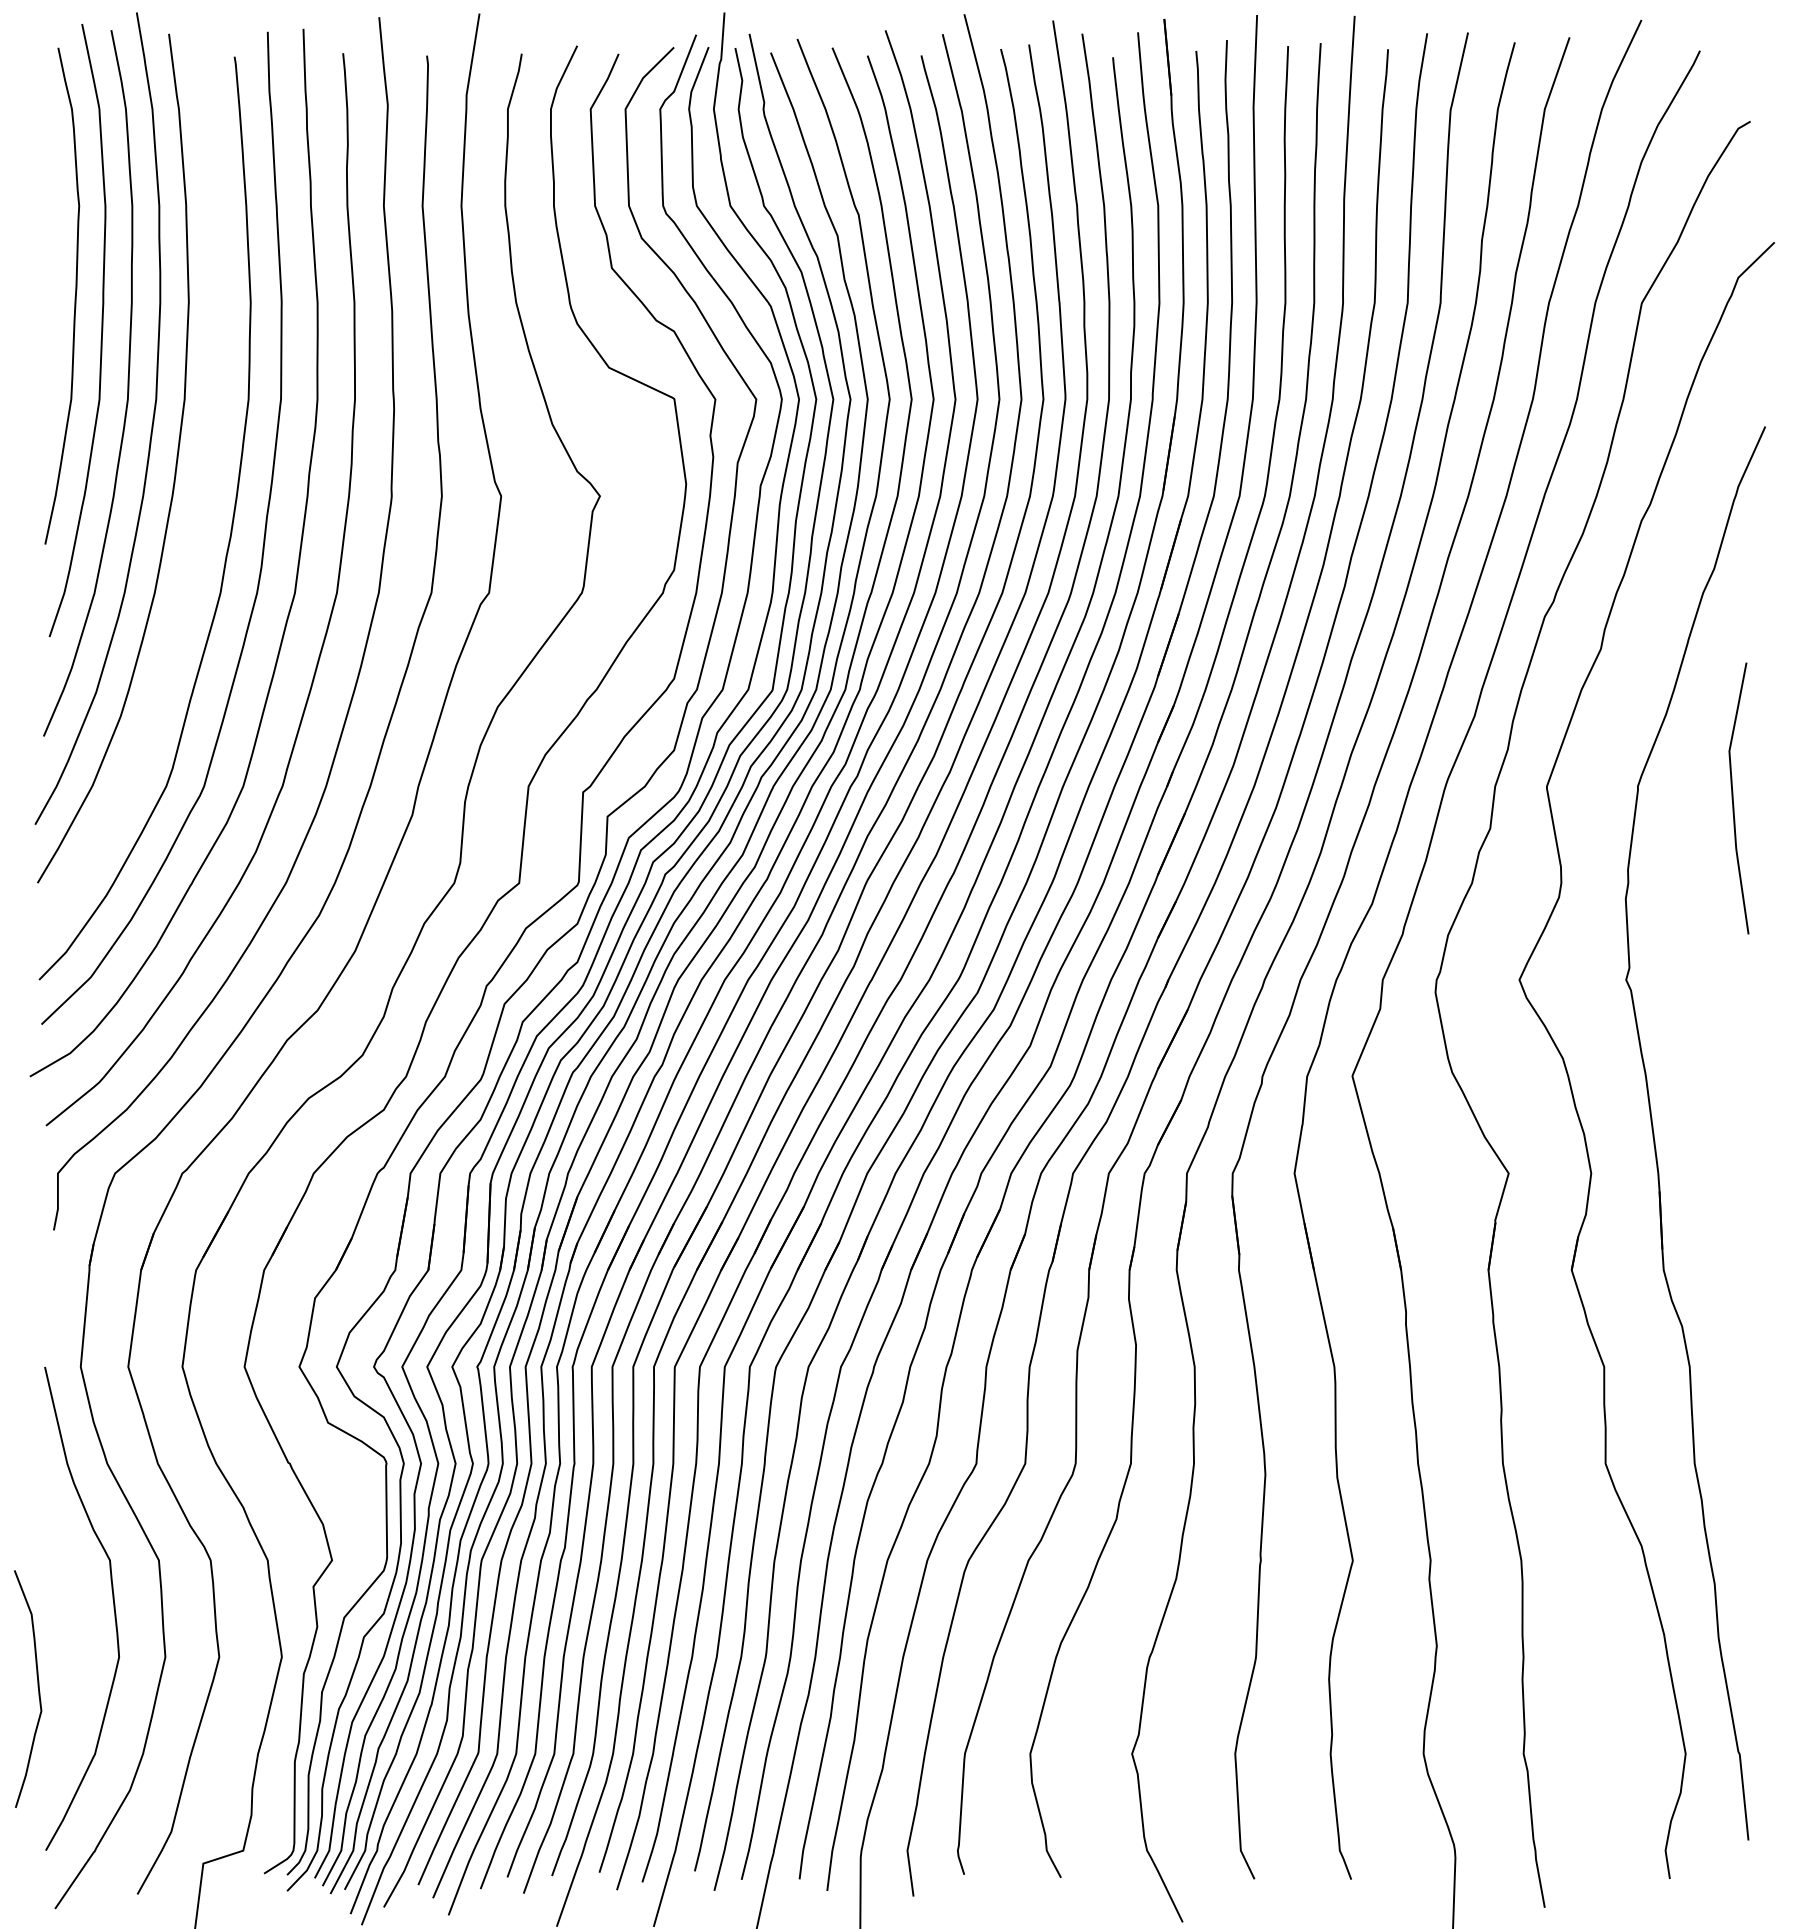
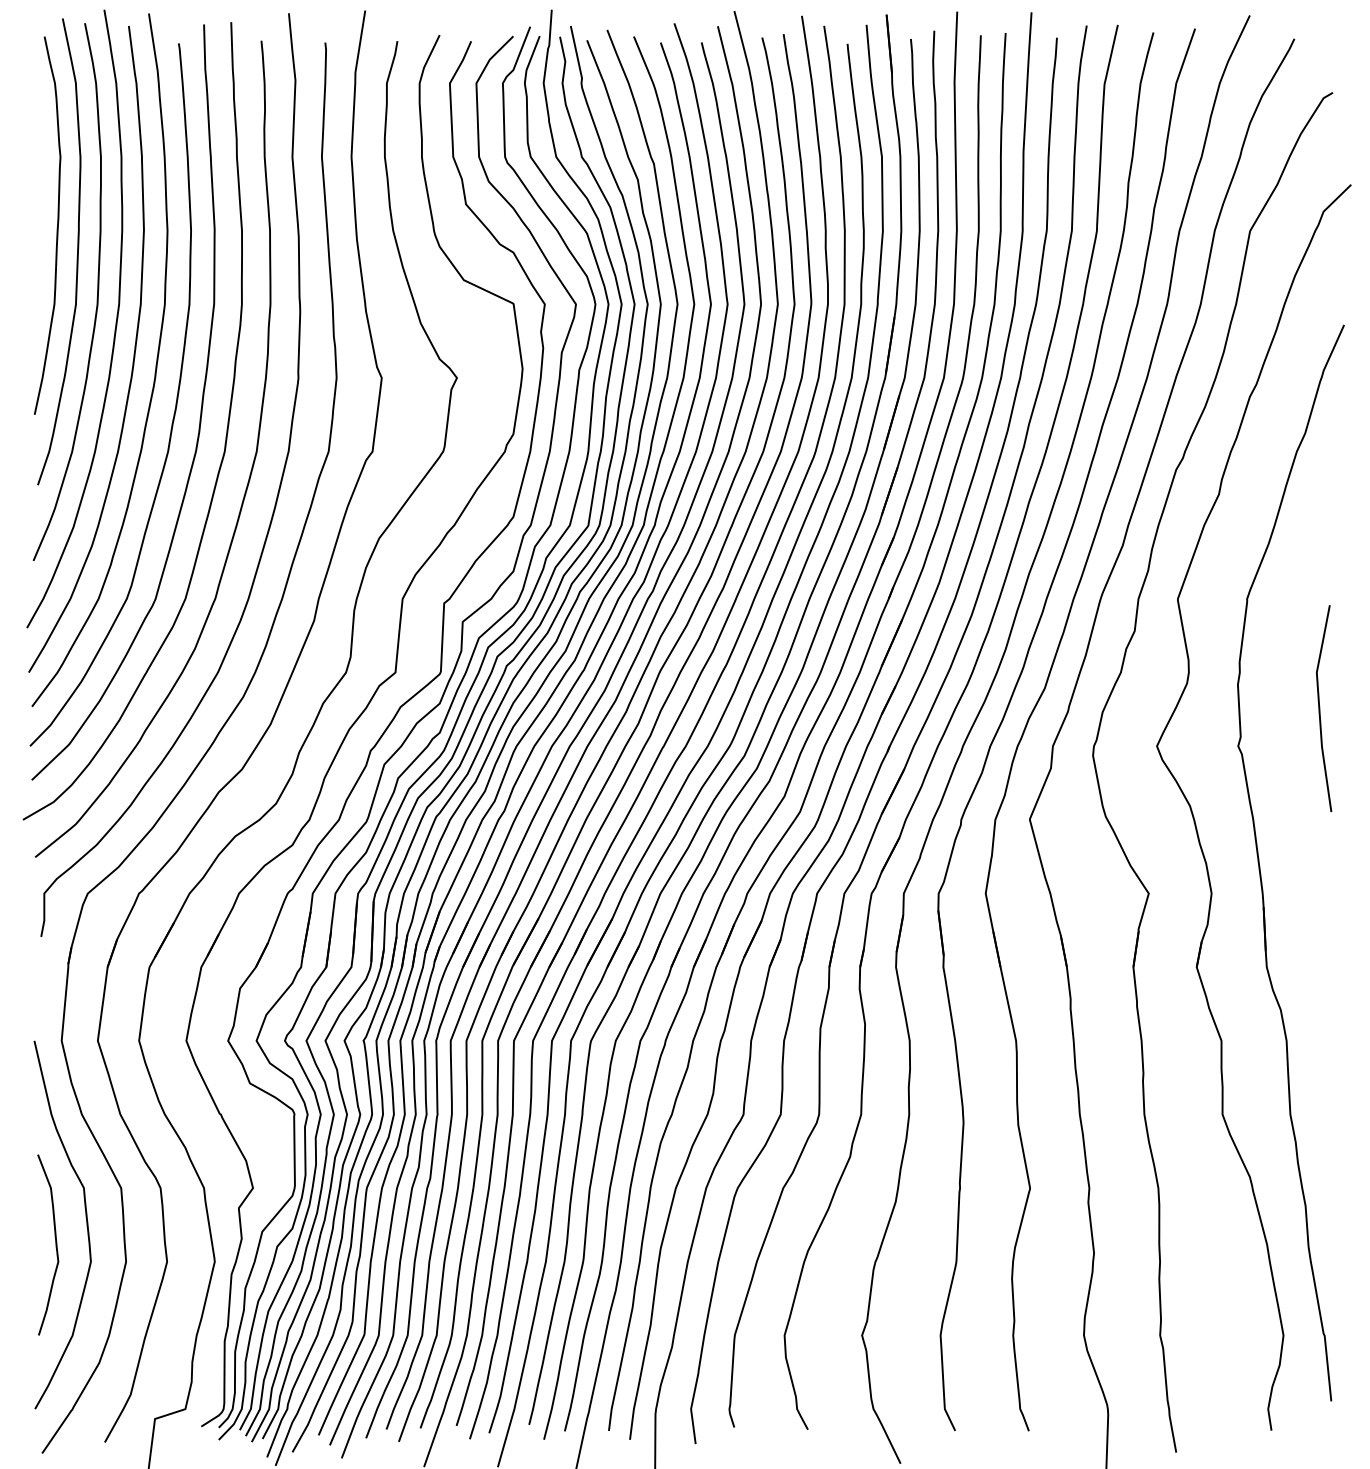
curve: (203, 485) -> (155, 369), added
curve: (1733, 798) -> (1319, 708), moved
curve: (37, 1687) -> (55, 1243), moved

